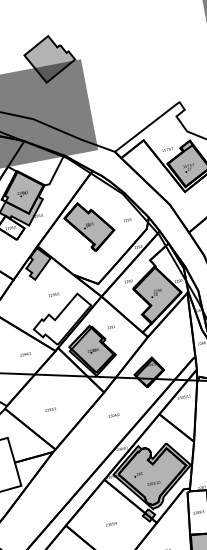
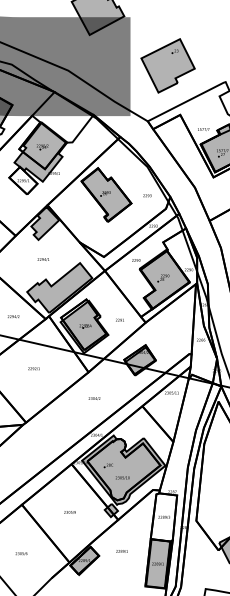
part: (123, 97) -> (167, 65), added
text: (54, 294) -> (43, 259), moved
fill: (62, 320) -> (59, 288), added
text: (110, 326) -> (119, 319), moved
text: (50, 409) -> (33, 368), moved

